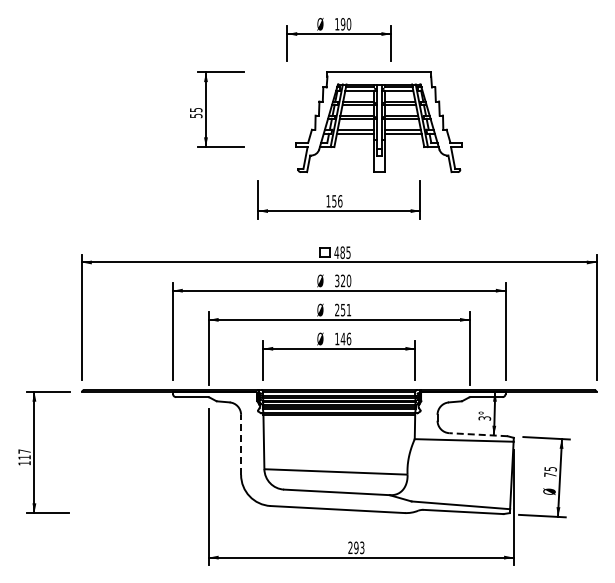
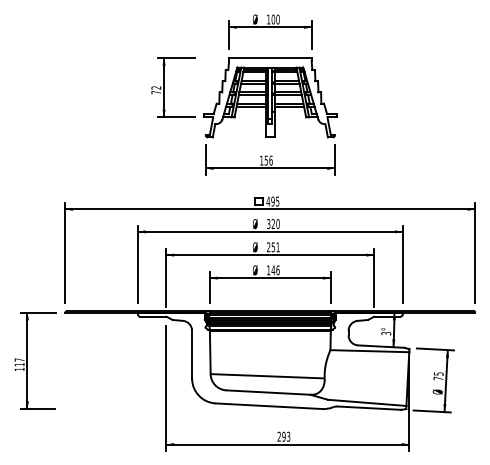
text: (342, 24) -> (272, 19), 190 -> 100
text: (195, 113) -> (155, 90), 55 -> 72
part: (378, 122) -> (269, 97), moved
text: (342, 252) -> (272, 201), 485 -> 495
line: (478, 434) -> (381, 346), dashed -> solid
line: (241, 444) -> (192, 354), dashed -> solid

